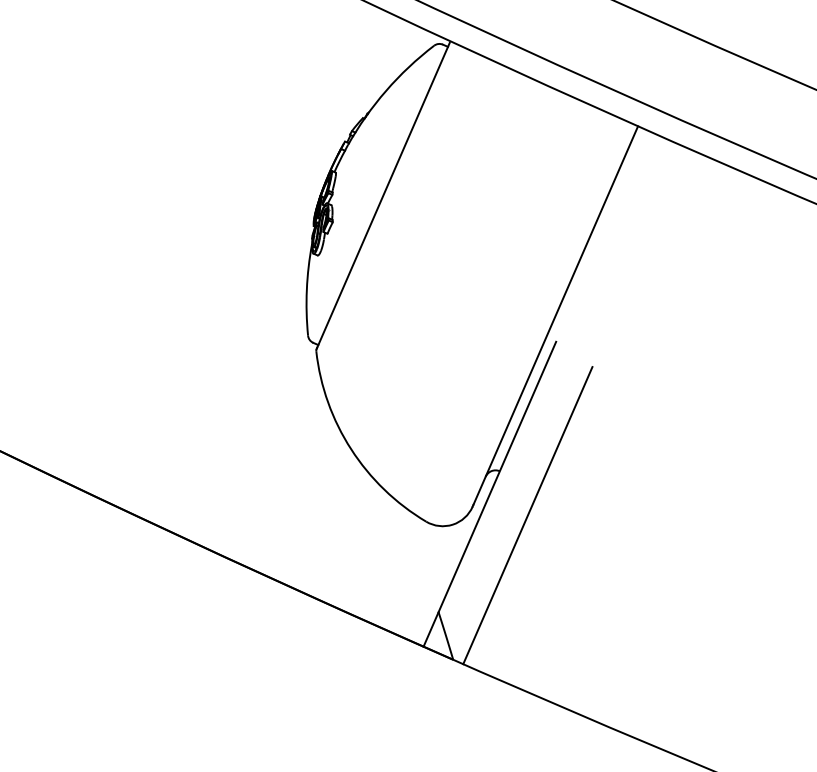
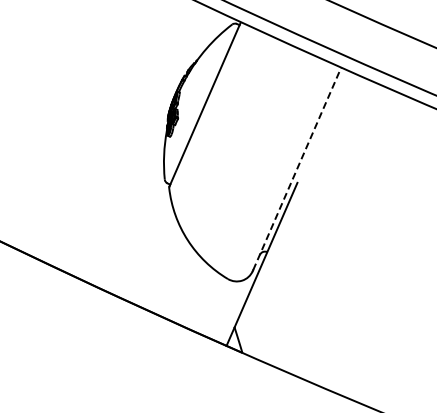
line: (556, 314) -> (297, 168), solid -> dashed
line: (526, 515) -> (281, 275), removed

